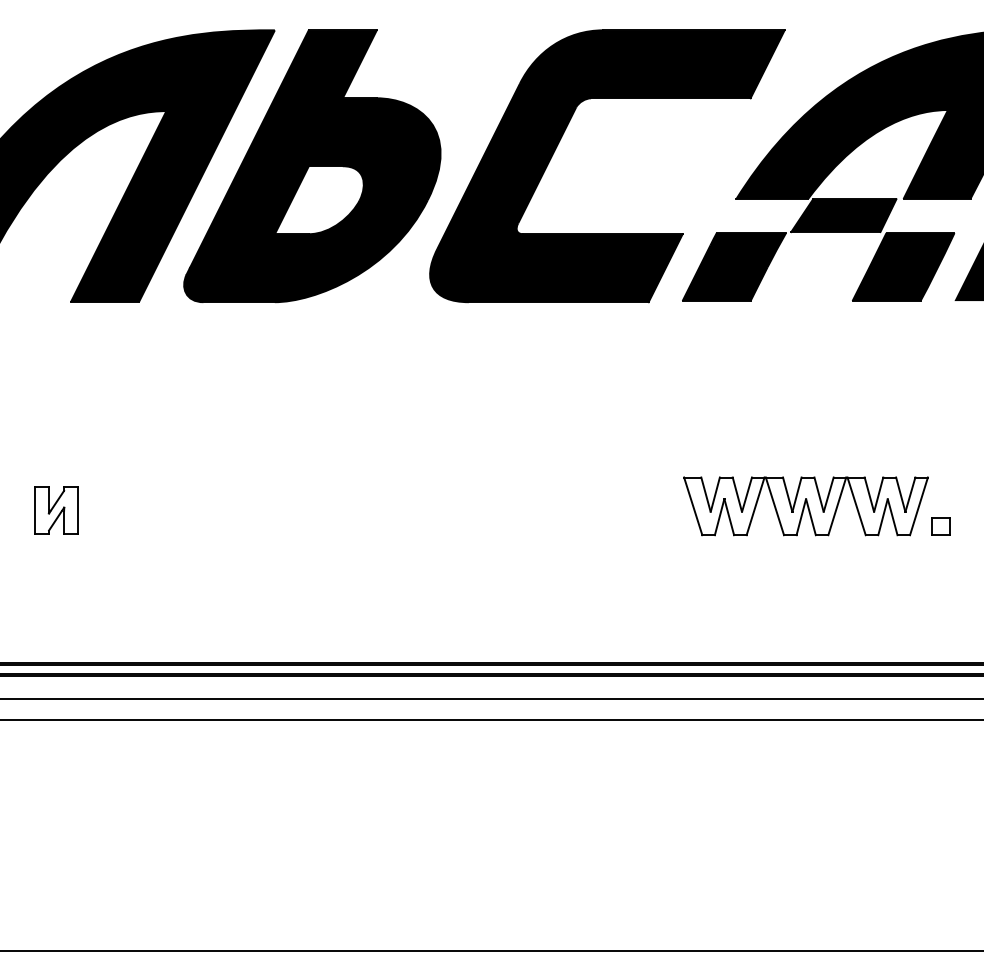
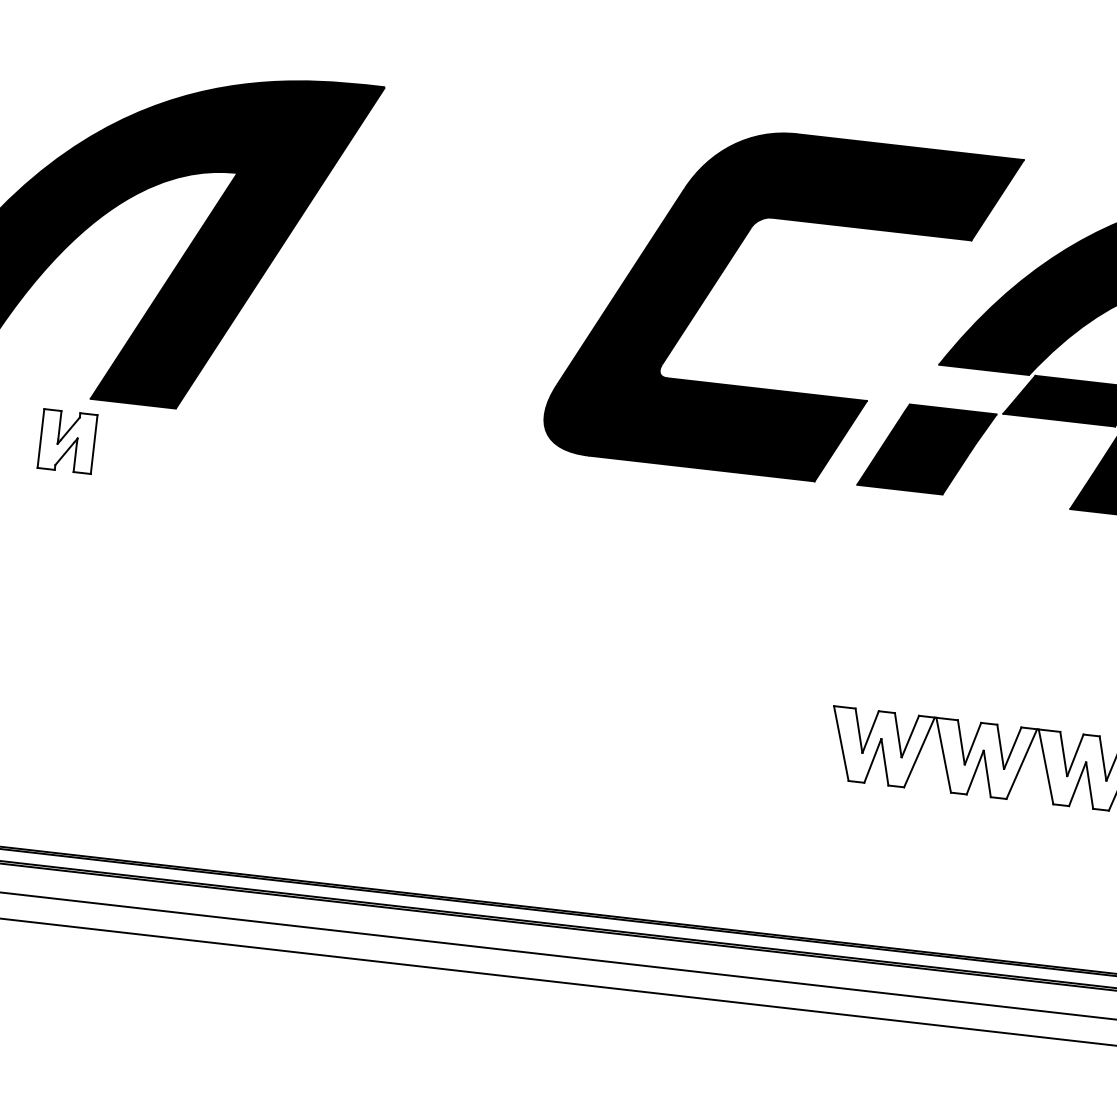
part: (312, 166) -> (412, 263), removed
part: (56, 510) -> (67, 441), moved

